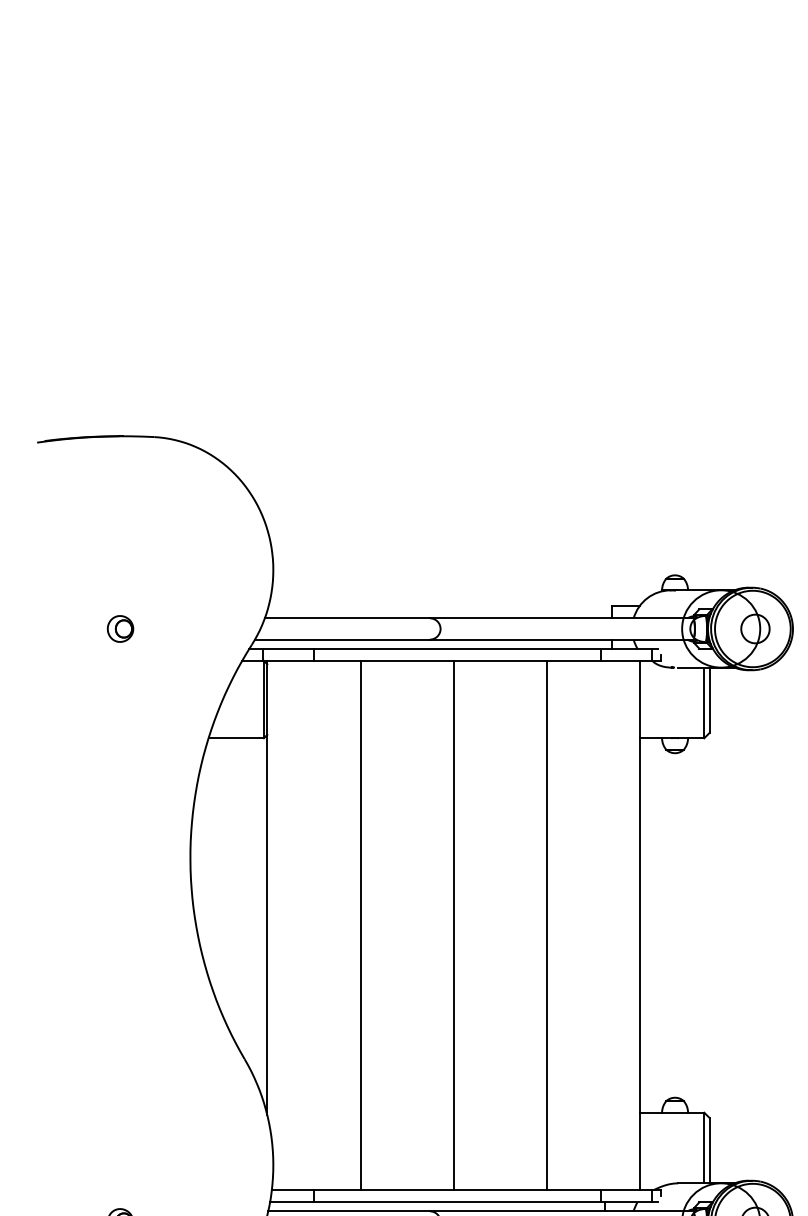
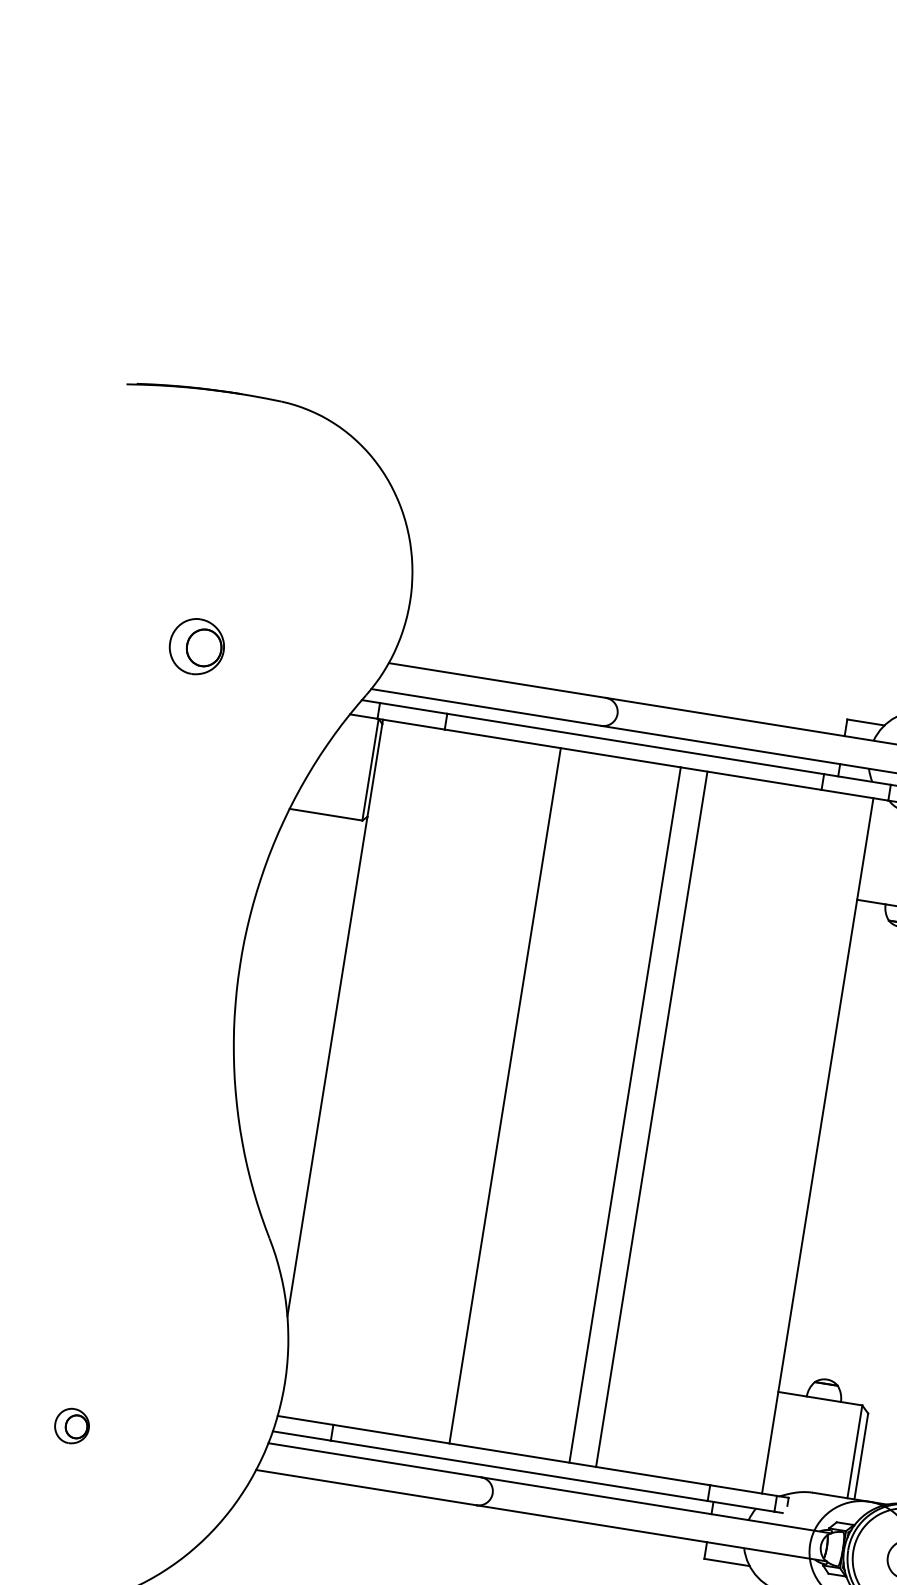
part: (120, 628) -> (196, 646), size x1.6
line: (360, 925) -> (505, 1095), moved
line: (453, 925) -> (624, 1114), moved
line: (547, 925) -> (652, 1119), moved

